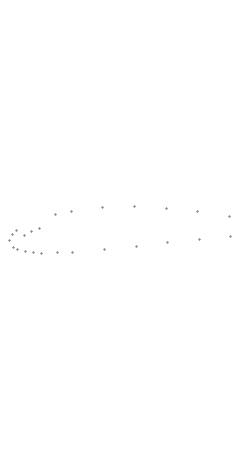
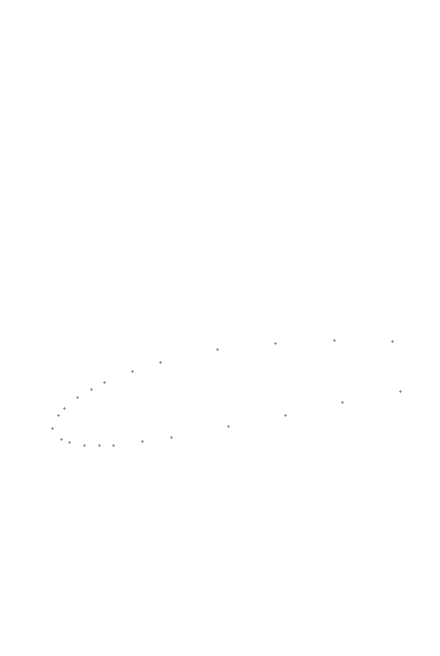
part: (31, 231) -> (90, 389), moved

